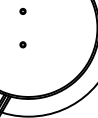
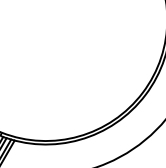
part: (22, 44) -> (35, 48), removed

